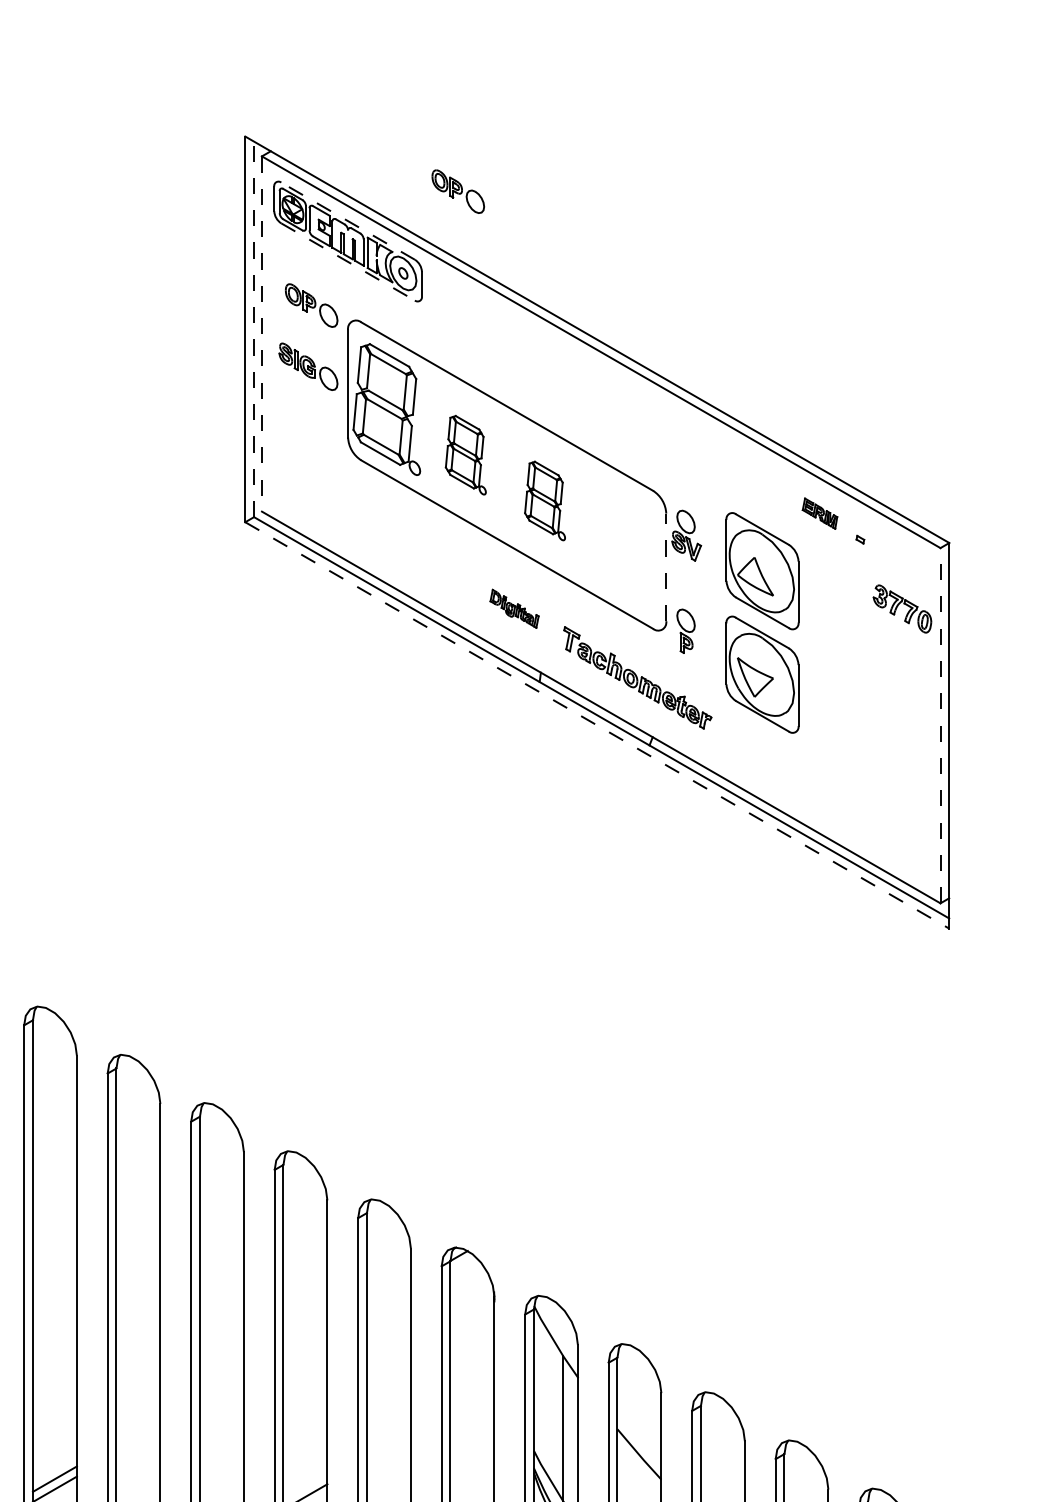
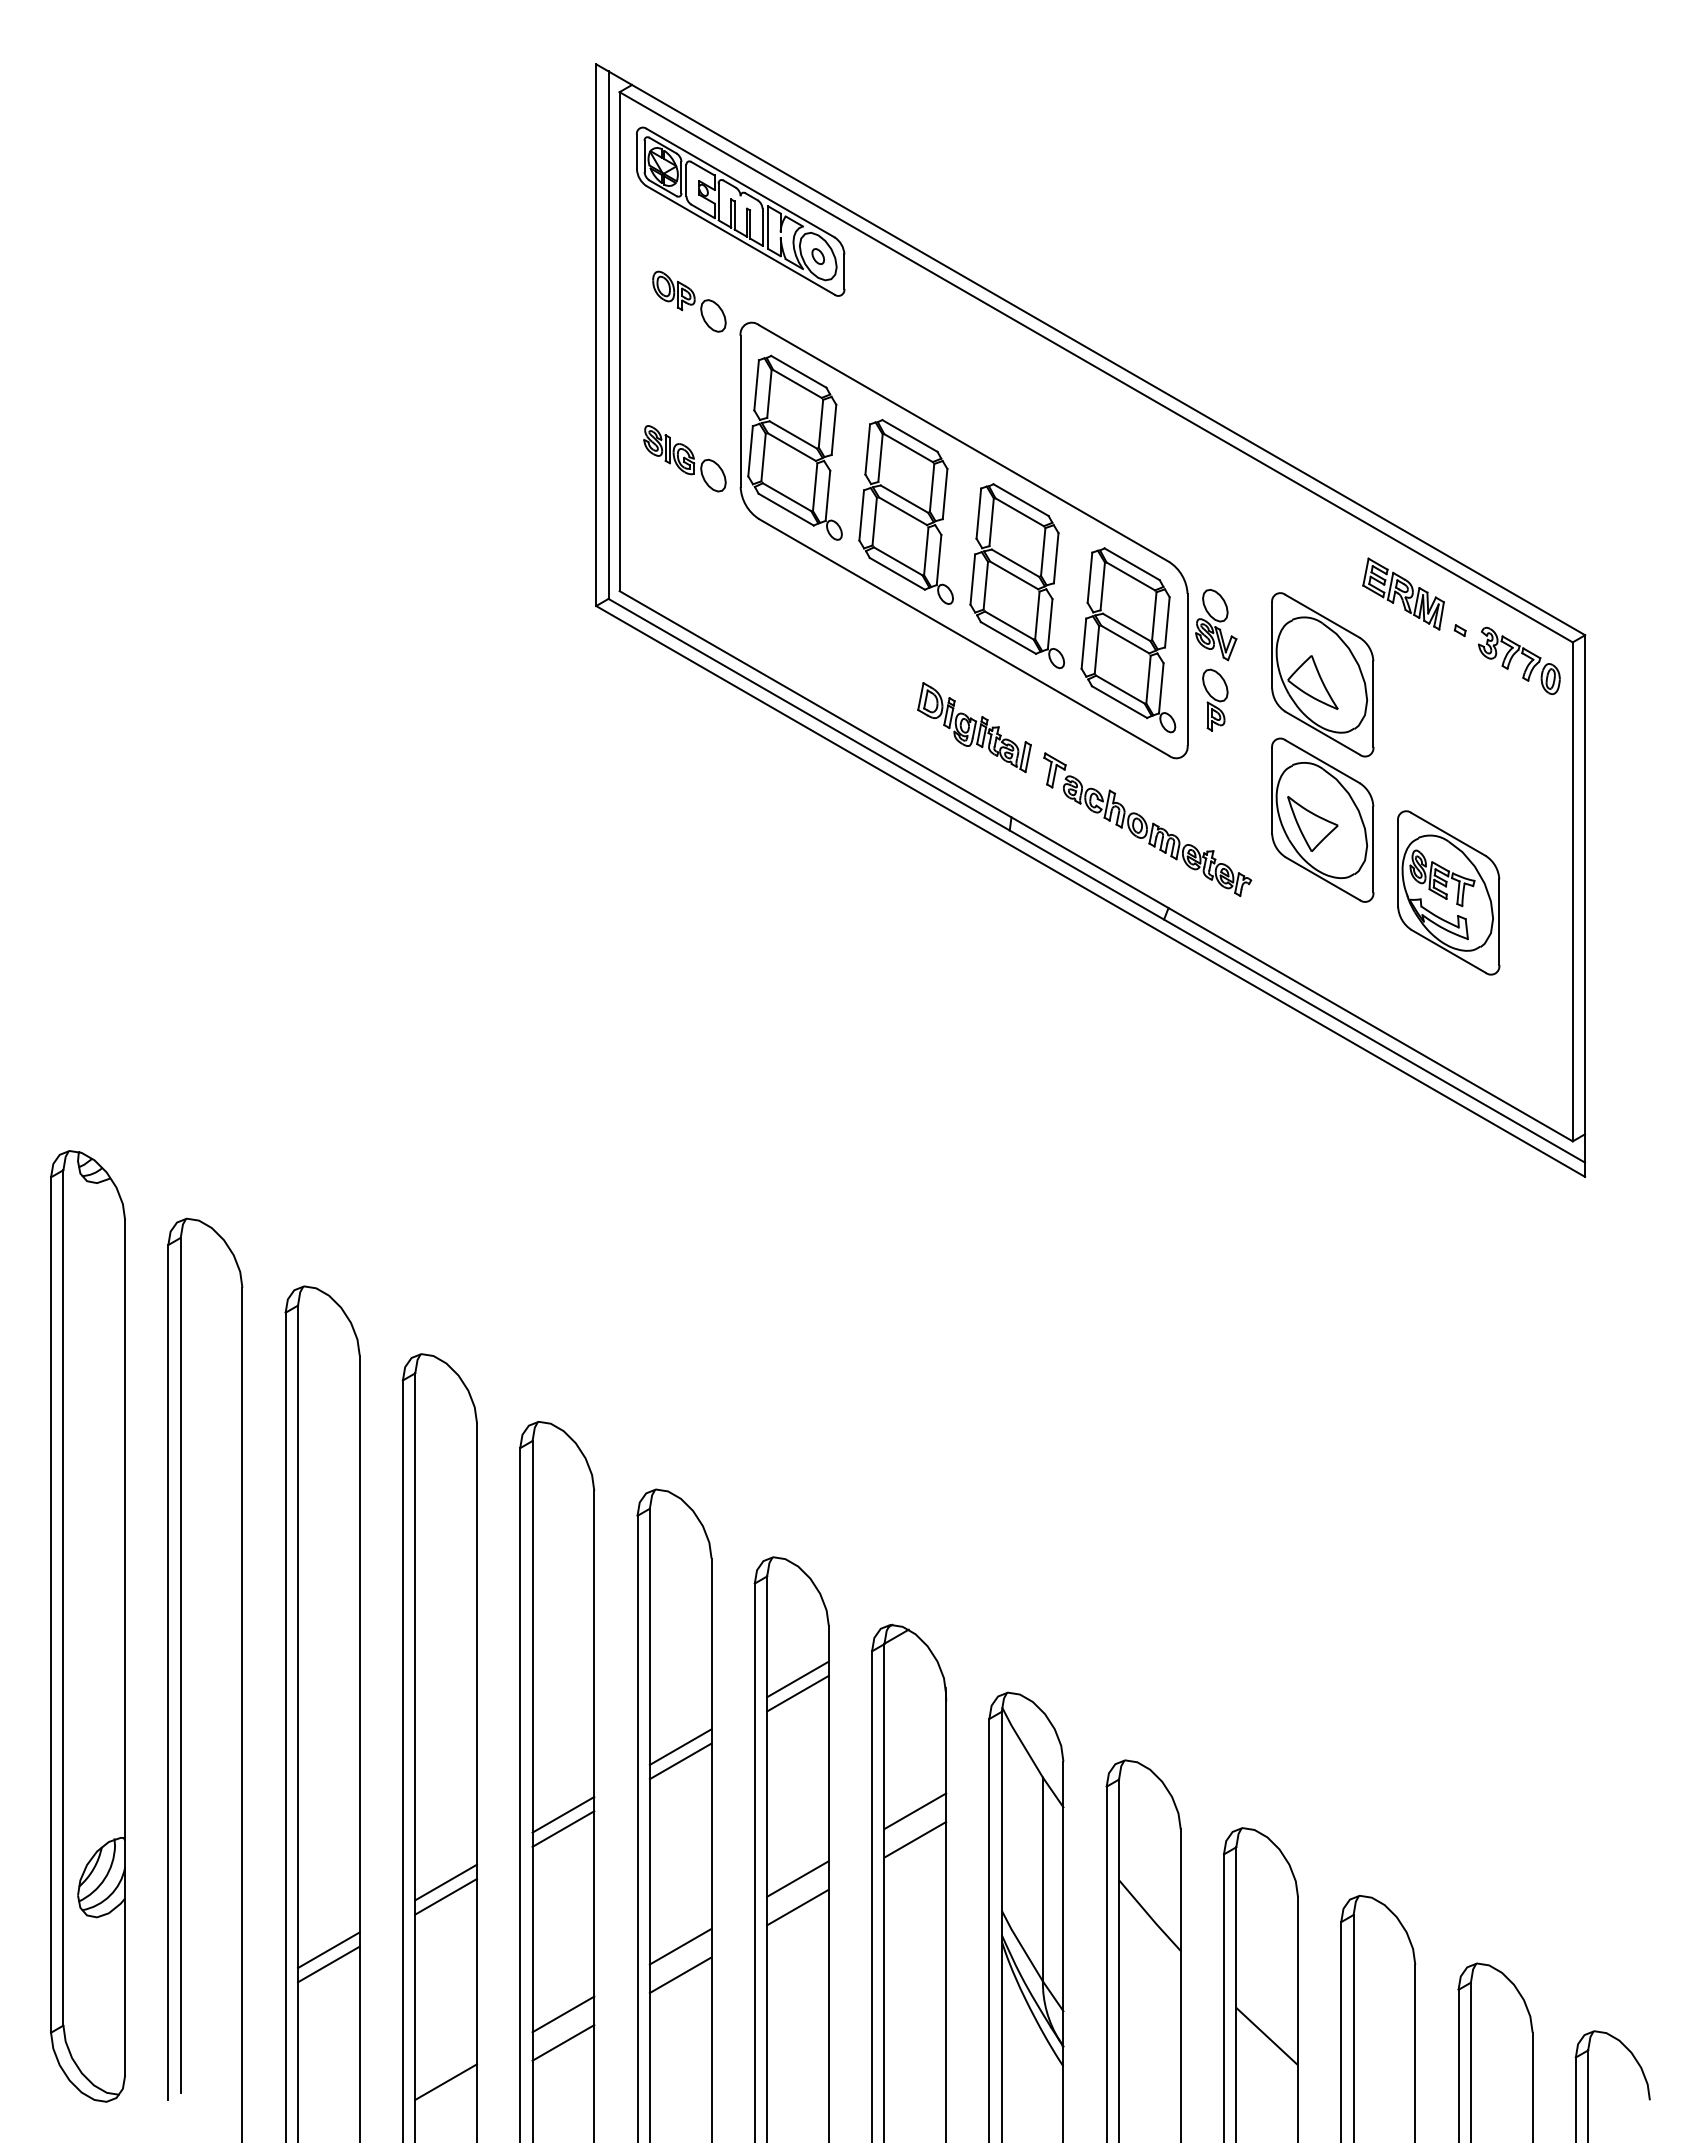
part: (458, 191) -> (895, 141), removed
line: (347, 220) -> (740, 182), dashed -> solid
line: (348, 262) -> (741, 240), dashed -> solid
line: (254, 329) -> (608, 335), dashed -> solid
line: (261, 334) -> (619, 342), dashed -> solid
part: (308, 366) -> (684, 458), moved
part: (465, 454) -> (905, 511), size x1.67
part: (545, 501) -> (1017, 576), size x1.67
part: (819, 513) -> (1403, 593), size x1.67
part: (624, 546) -> (1128, 640), added
line: (666, 567) -> (1187, 669), dashed -> solid
part: (904, 604) -> (1522, 654), moved
part: (514, 608) -> (974, 727), size x1.67
part: (686, 630) -> (1215, 699), moved
line: (597, 725) -> (1090, 891), dashed -> solid
line: (940, 725) -> (1572, 891), dashed -> solid
part: (852, 726) -> (1448, 892), added
line: (388, 1286) -> (797, 1679), added
line: (388, 1296) -> (797, 1693), added
line: (305, 1334) -> (680, 1746), added
line: (305, 1344) -> (680, 1761), added
line: (472, 1380) -> (915, 1811), added
line: (221, 1382) -> (563, 1814), added
line: (221, 1392) -> (563, 1828), added
line: (472, 1400) -> (915, 1839), added
line: (388, 1428) -> (797, 1878), added
line: (138, 1430) -> (446, 1882), added
line: (138, 1440) -> (446, 1896), added
line: (388, 1448) -> (797, 1907), added
line: (305, 1476) -> (680, 1946), added

